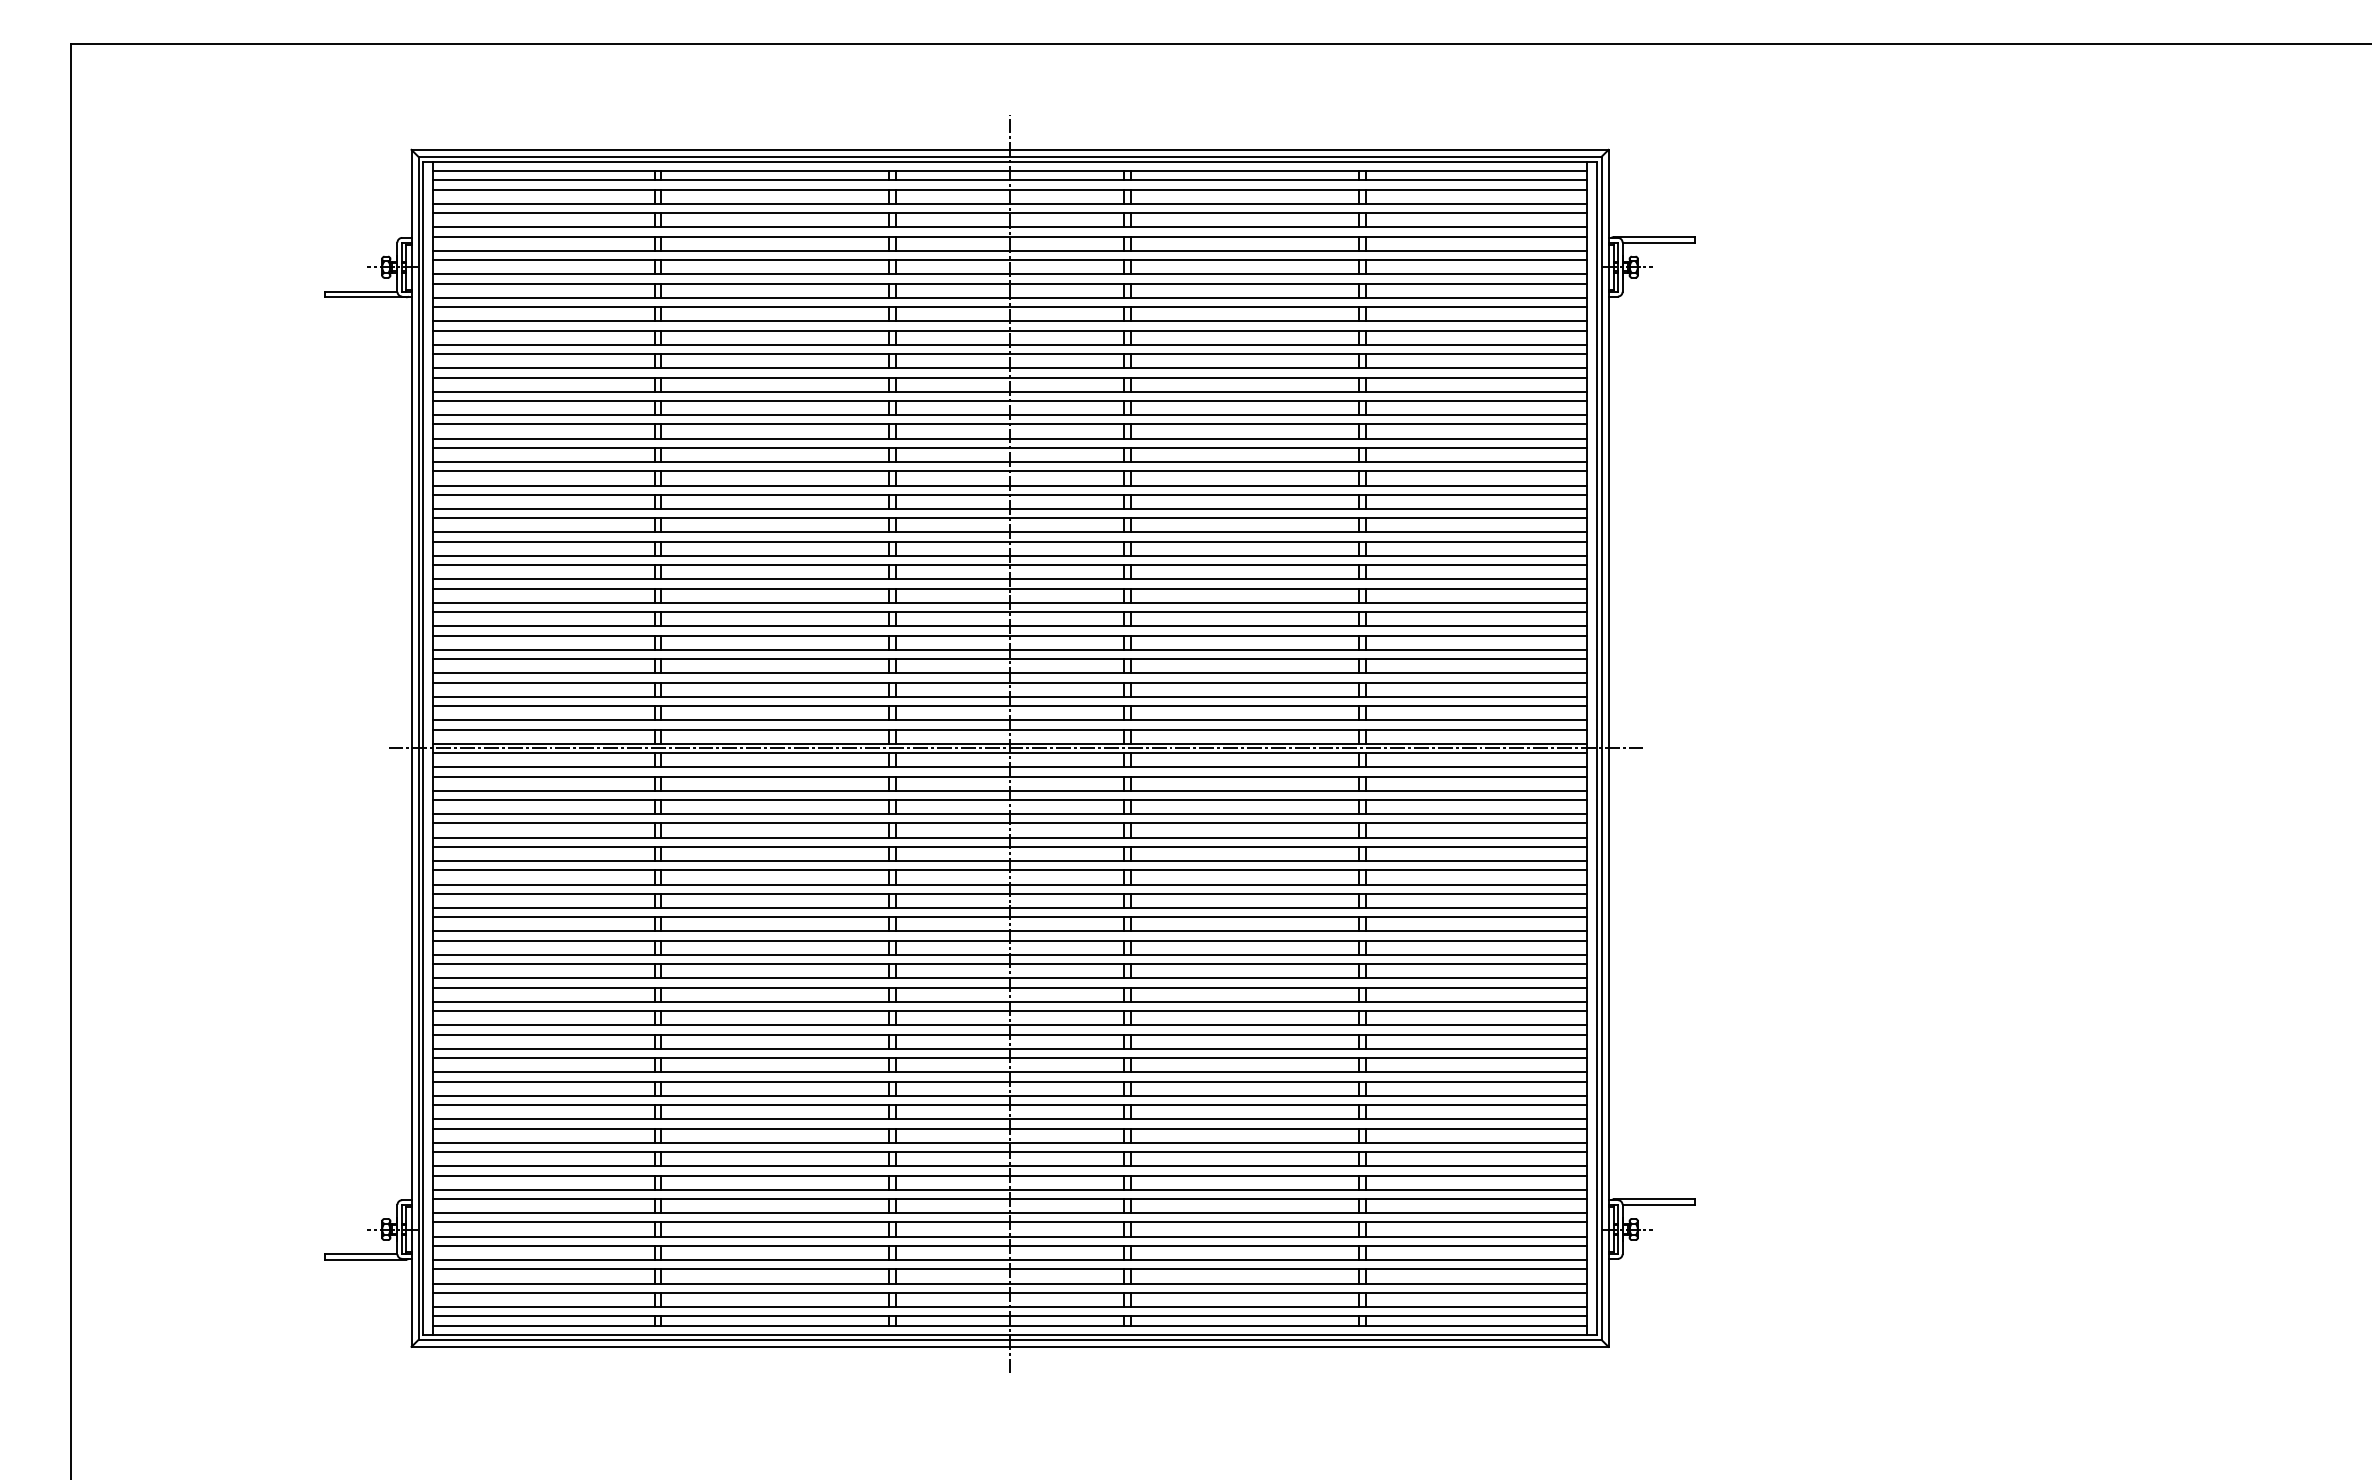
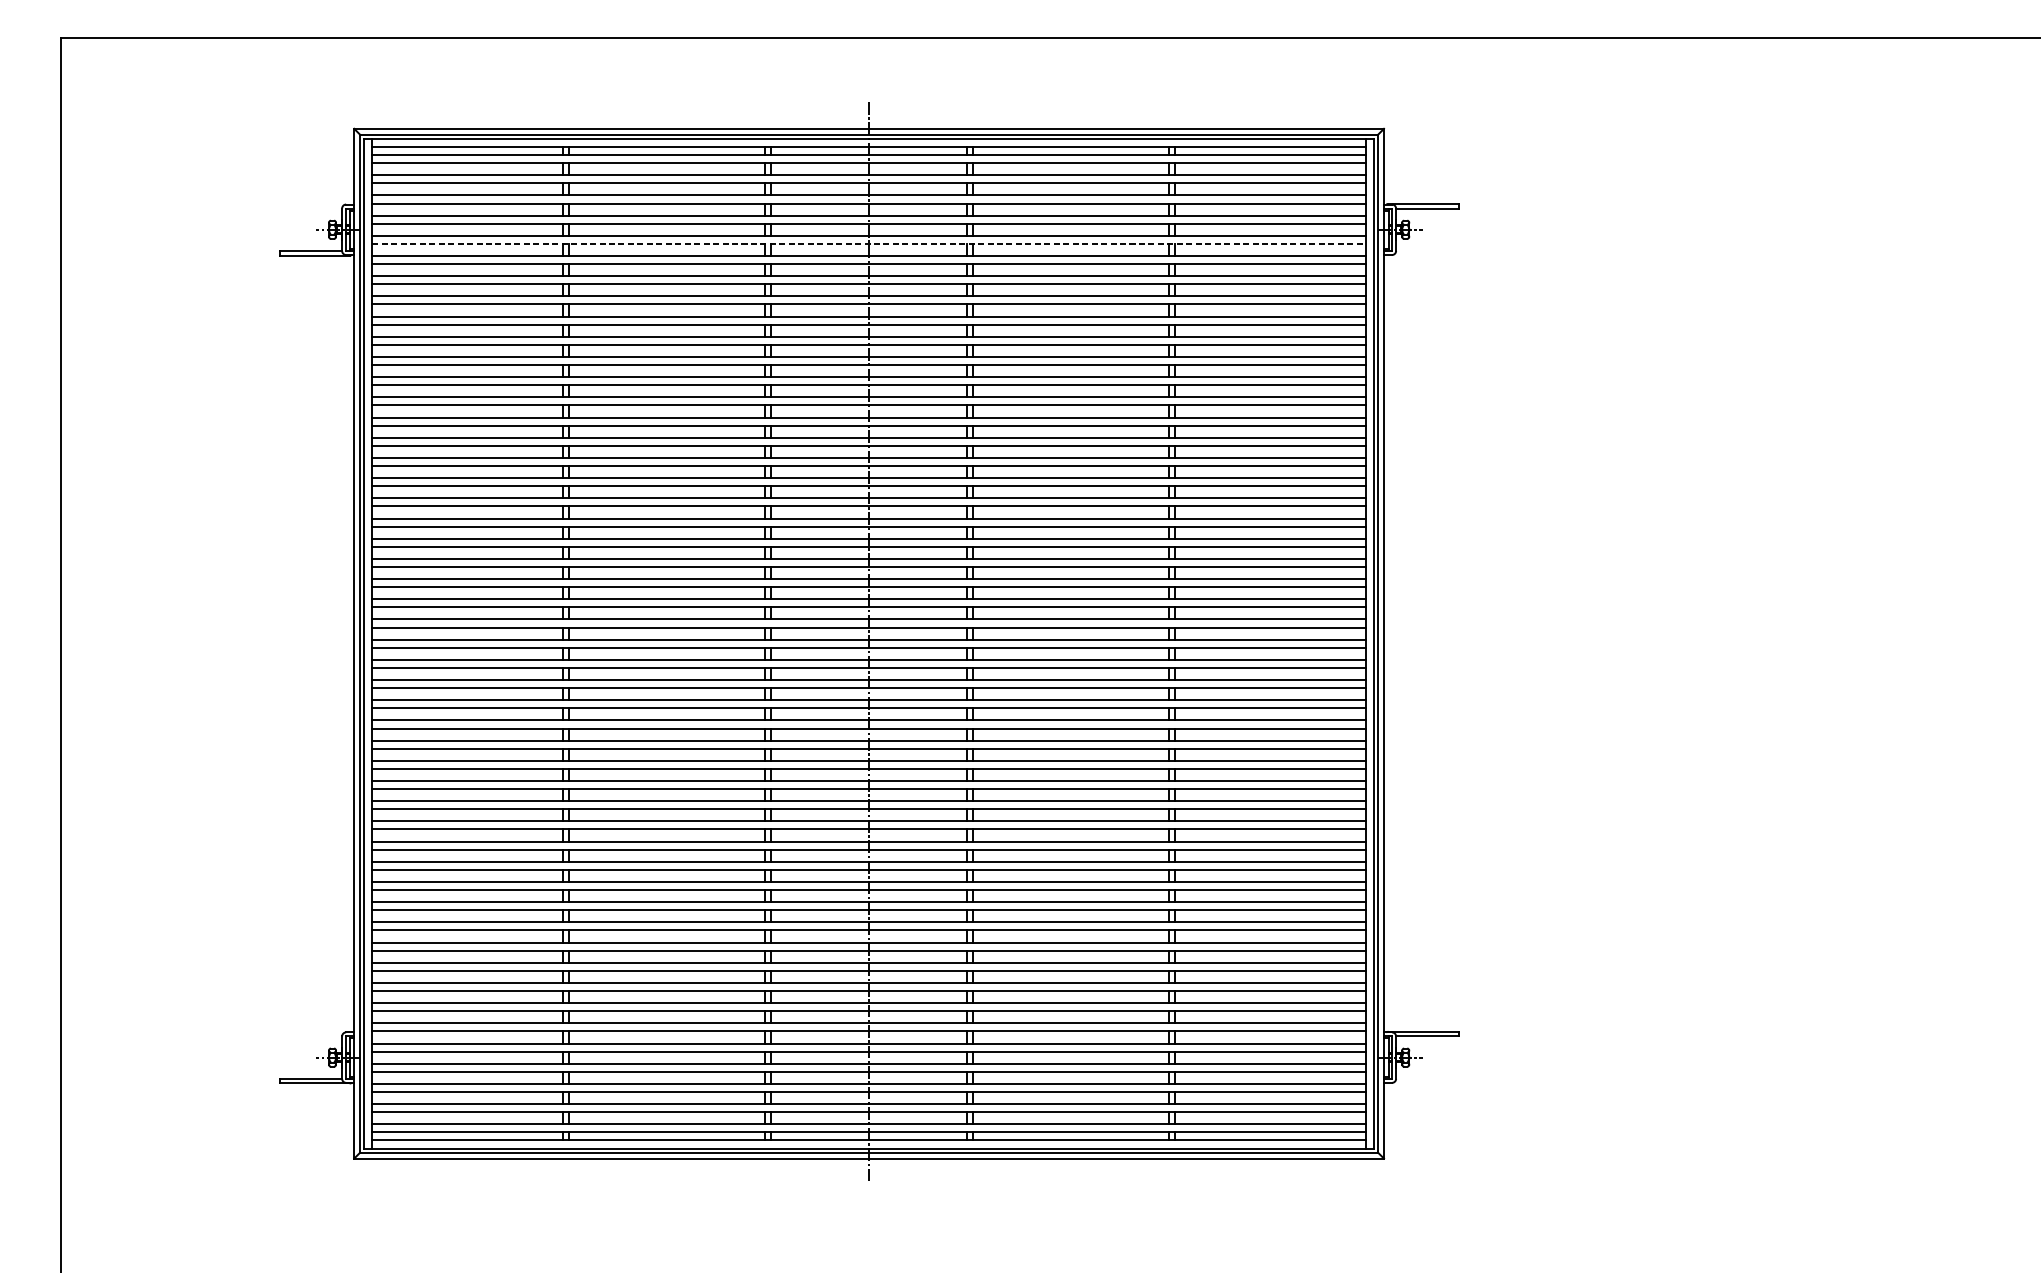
line: (1010, 283) -> (869, 243), solid -> dashed
line: (1016, 748) -> (874, 643), removed

